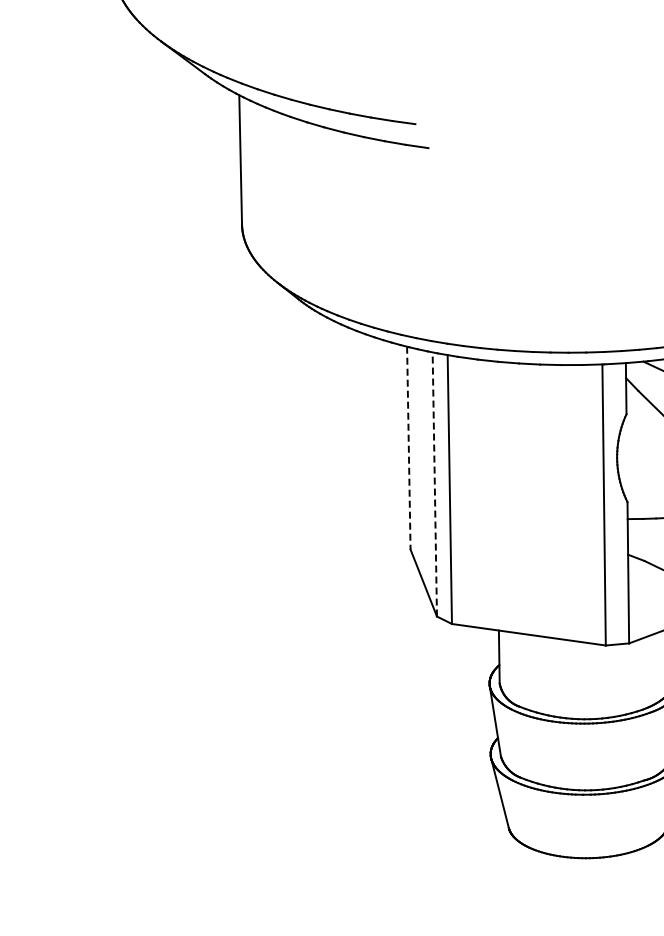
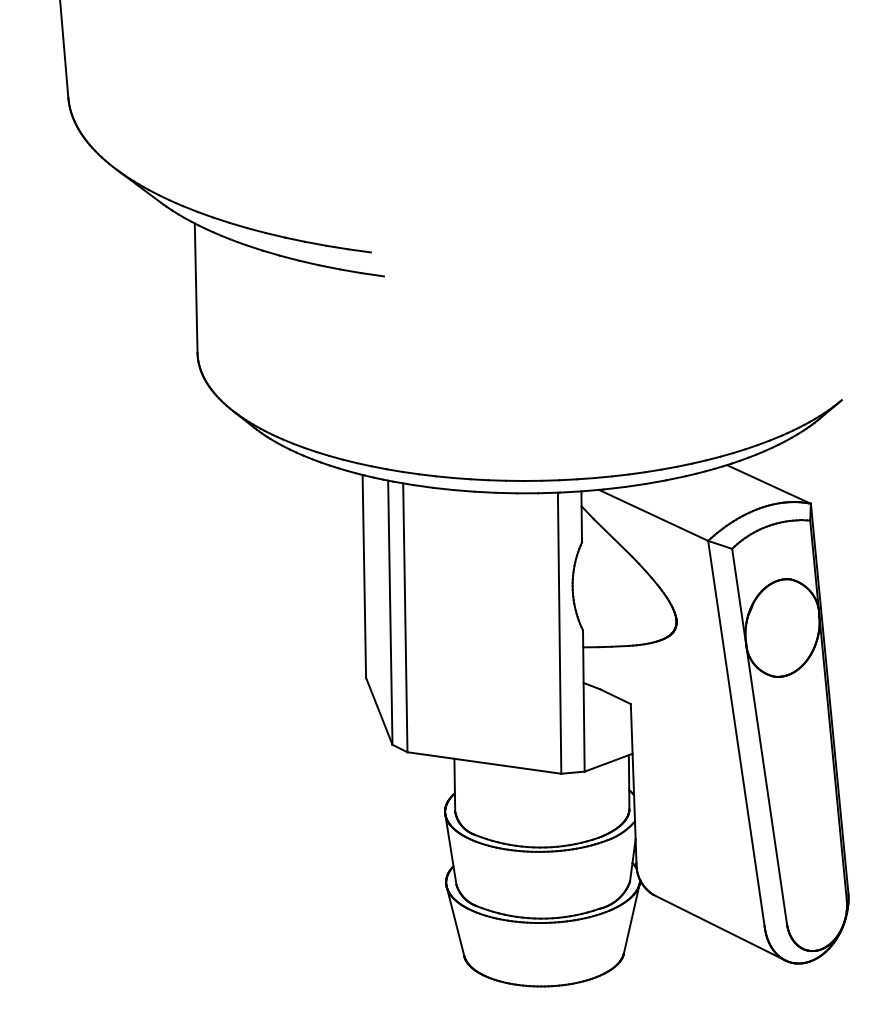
line: (408, 448) -> (364, 576), dashed -> solid
line: (434, 484) -> (390, 612), dashed -> solid

